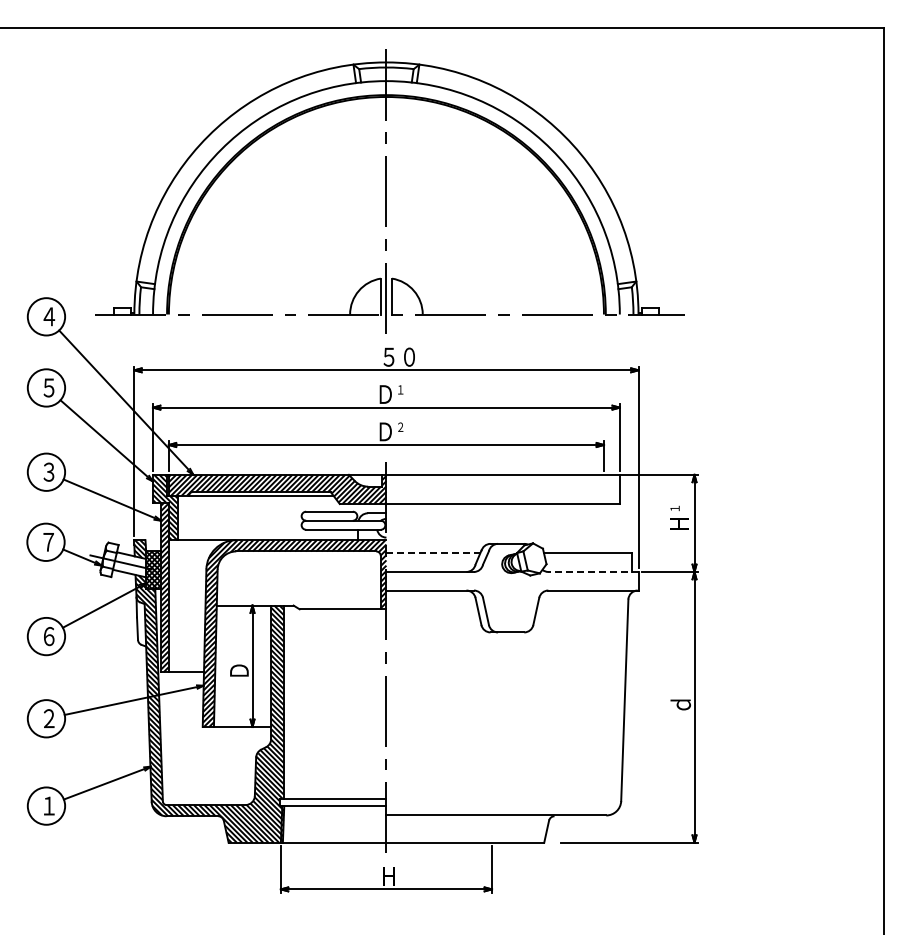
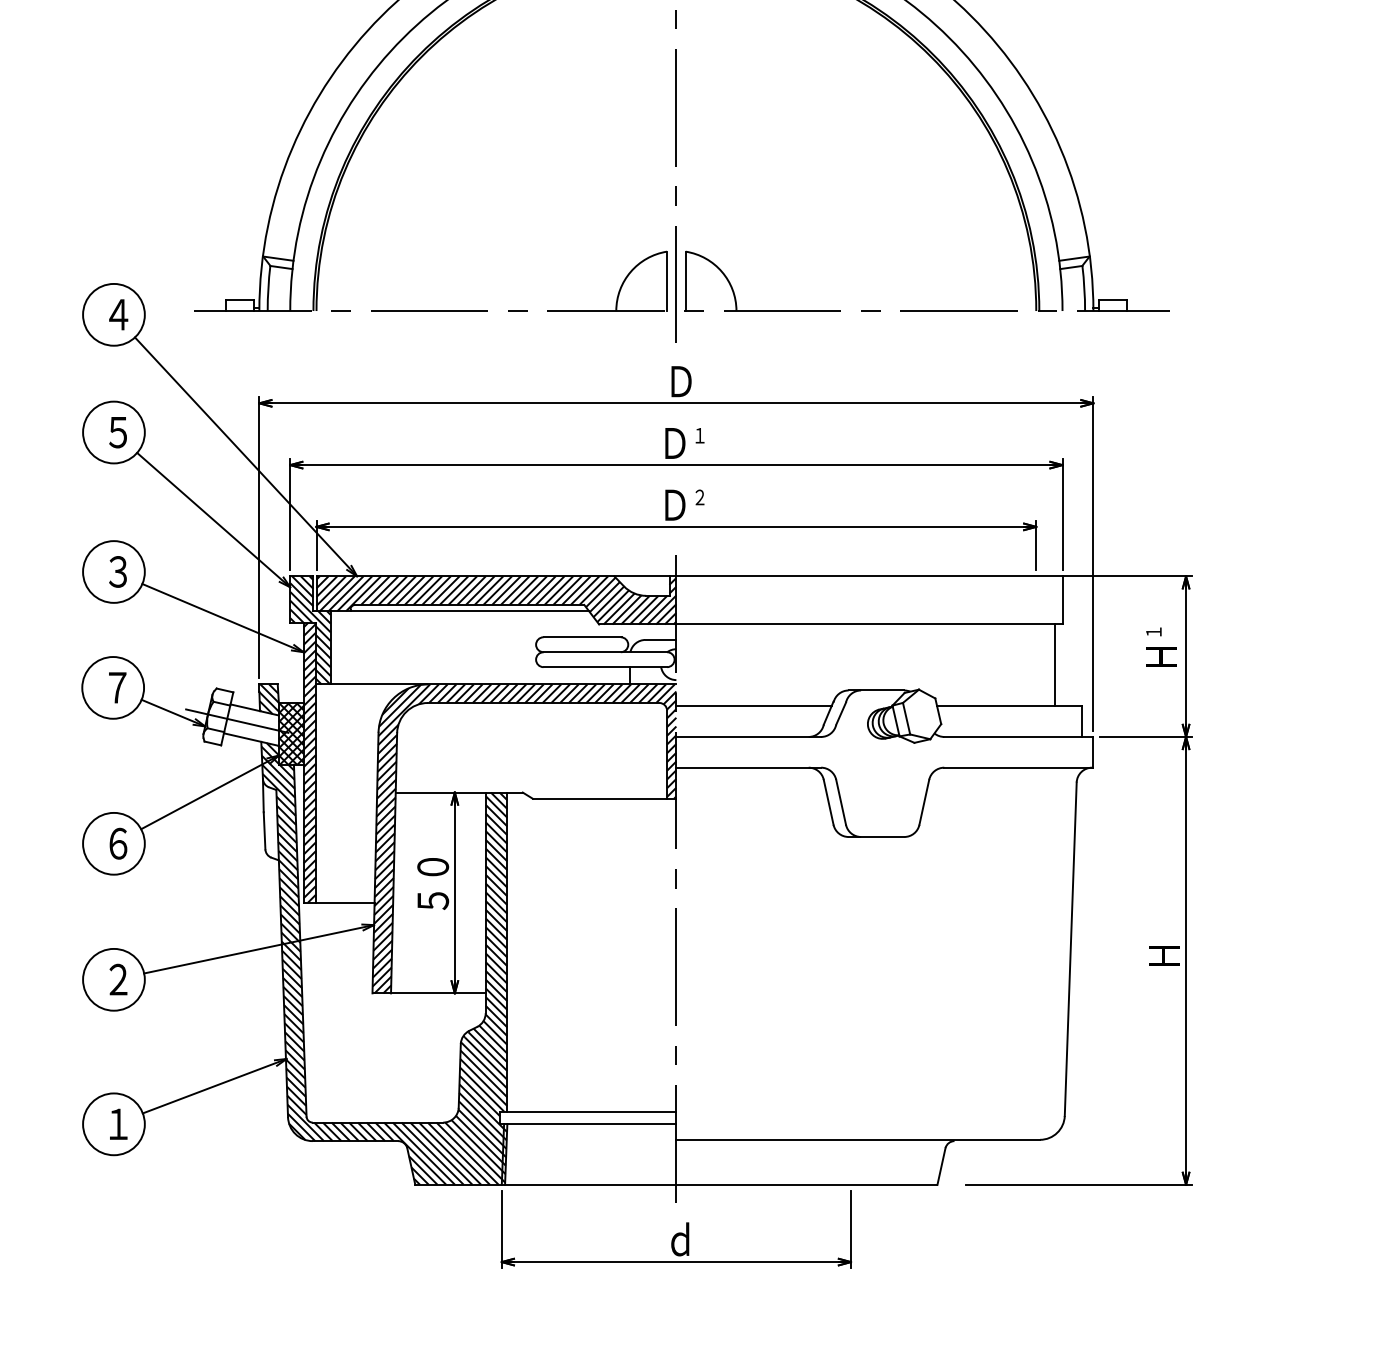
text: (398, 356) -> (696, 380), ５０ -> Ｄ
line: (615, 528) -> (1055, 665), added
line: (433, 553) -> (754, 706), dashed -> solid
line: (592, 571) -> (1017, 736), dashed -> solid
text: (238, 660) -> (431, 883), Ｄ -> ５０
text: (680, 704) -> (1162, 956), ｄ -> Ｈ
text: (388, 875) -> (679, 1239), Ｈ -> ｄ

